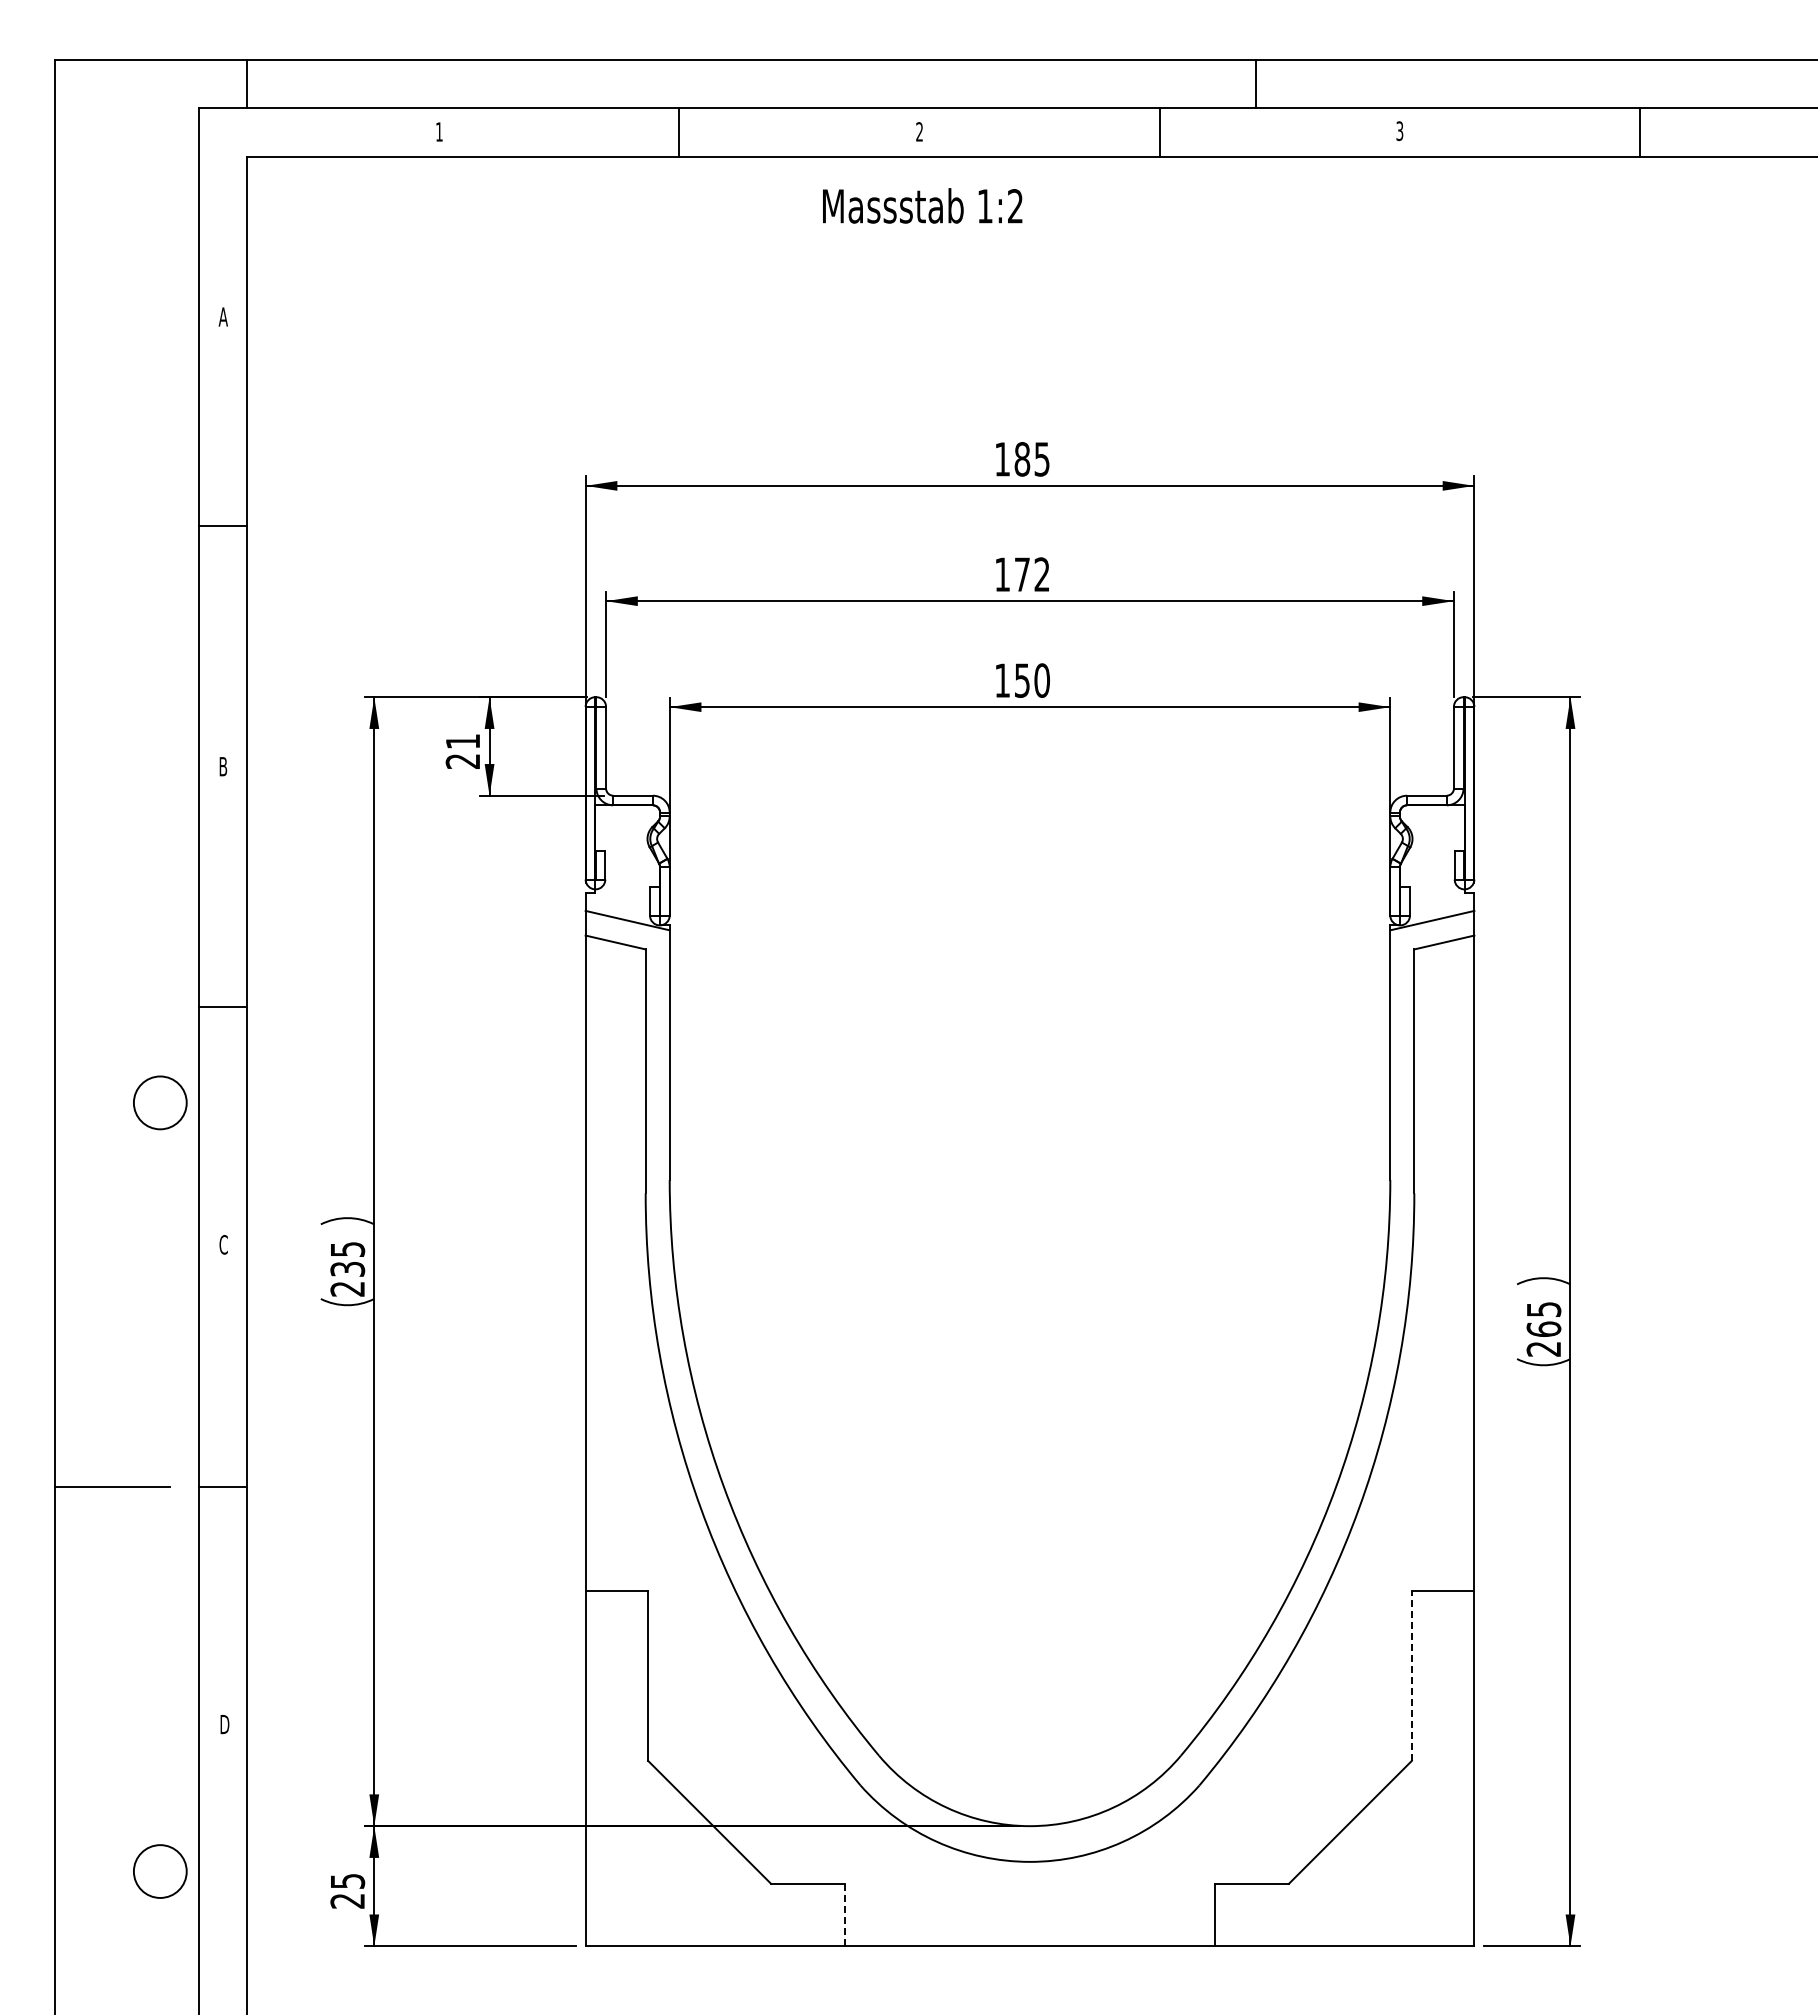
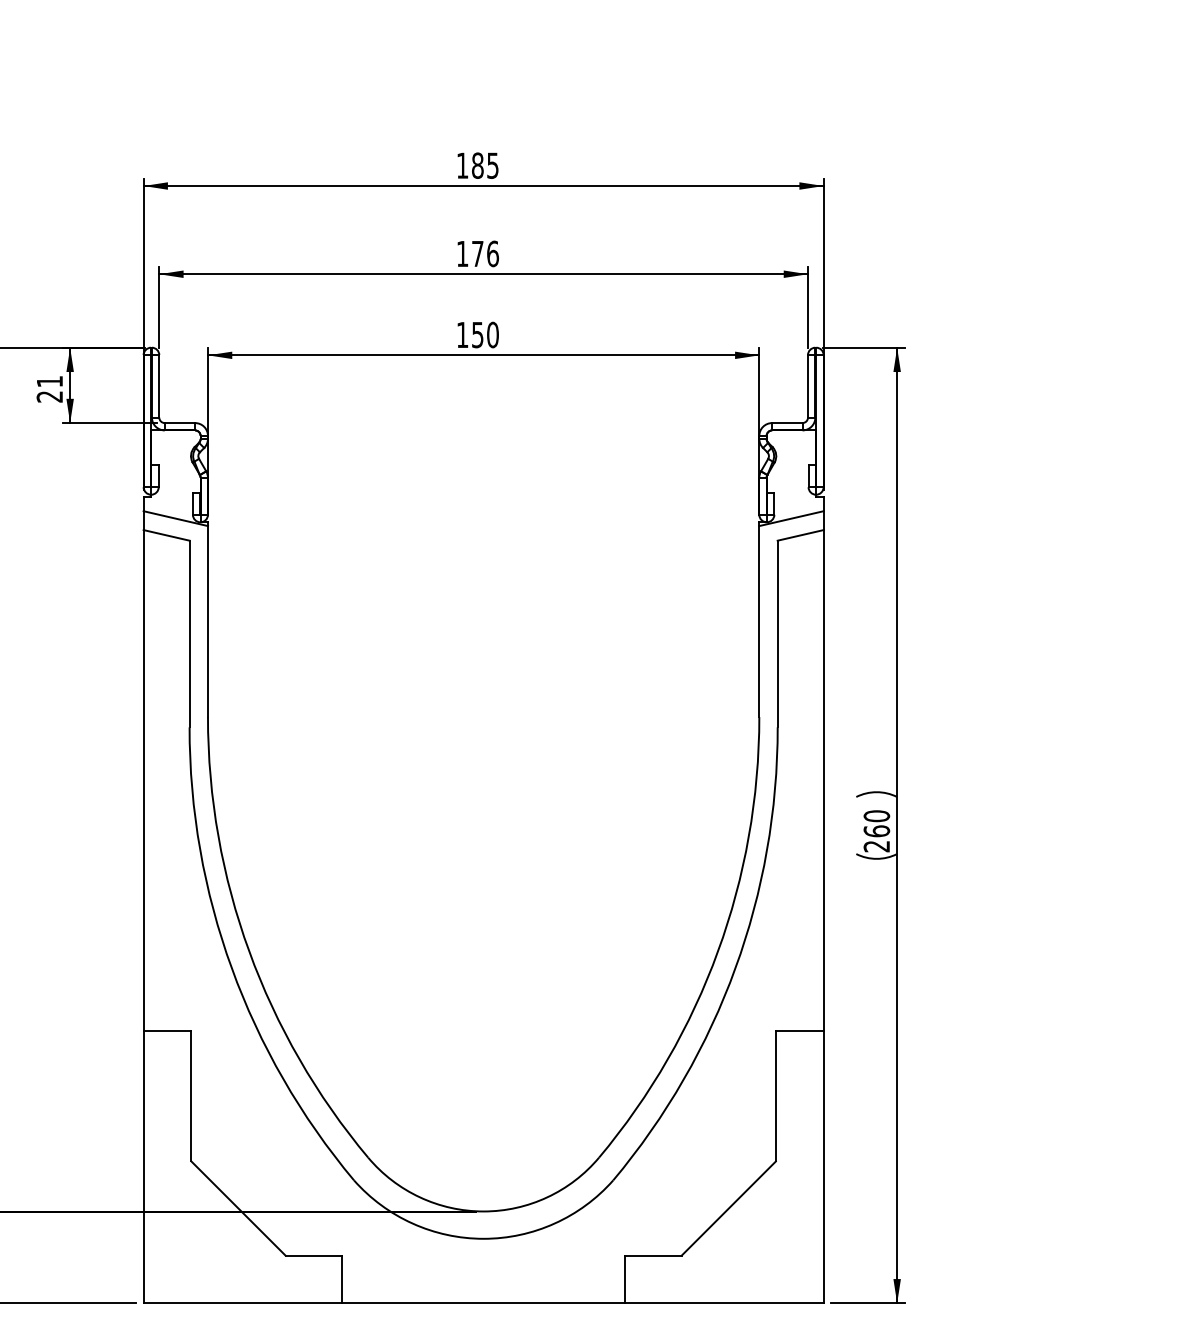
text: (1042, 574) -> (493, 253), 172 -> 176
text: (1543, 1309) -> (876, 816), 265 -> 260
line: (1411, 1675) -> (775, 1096), dashed -> solid
line: (845, 1914) -> (342, 1279), dashed -> solid

